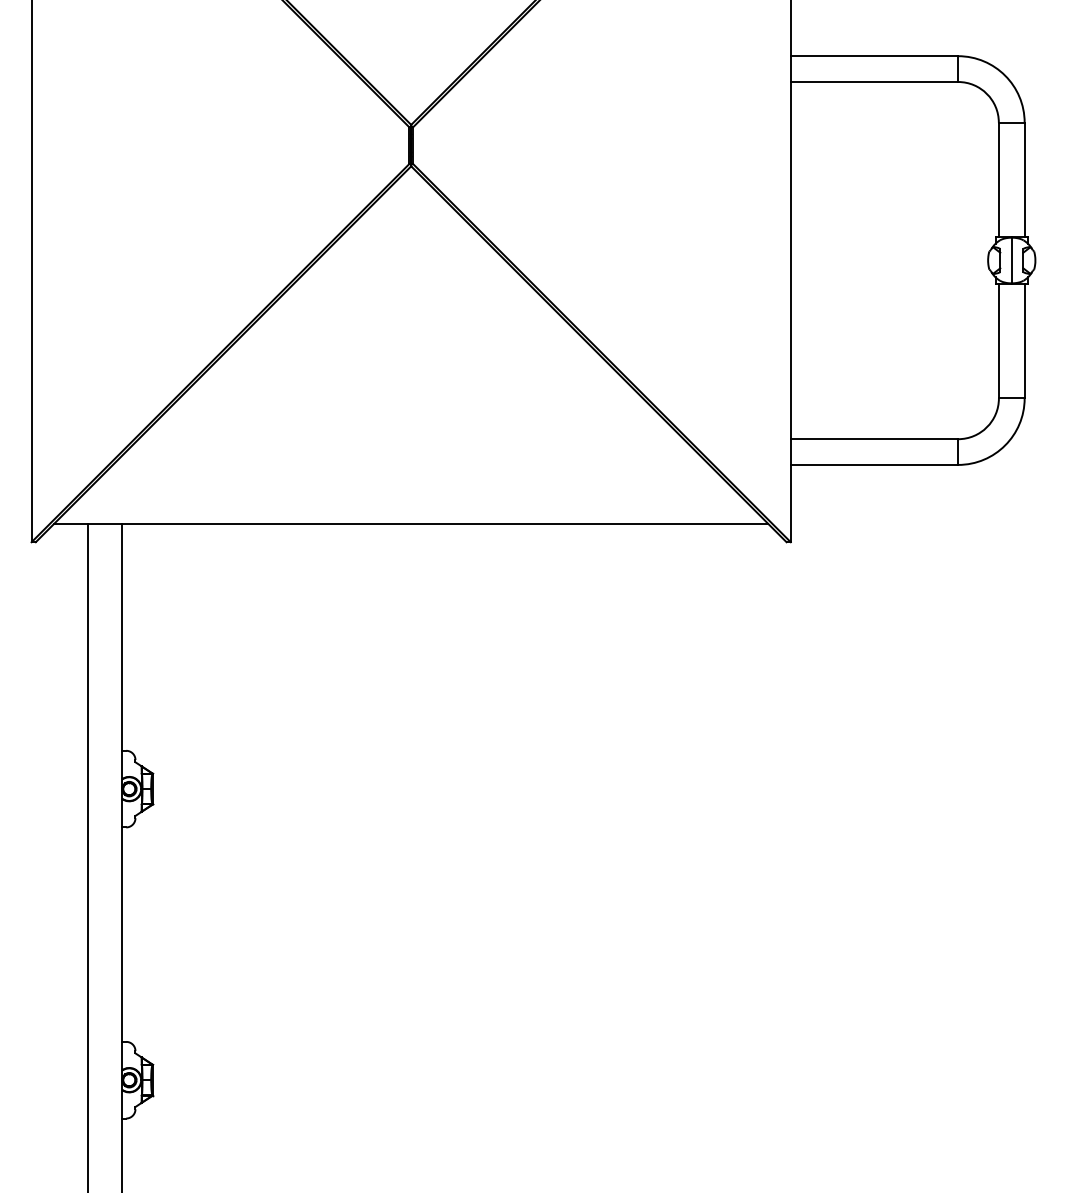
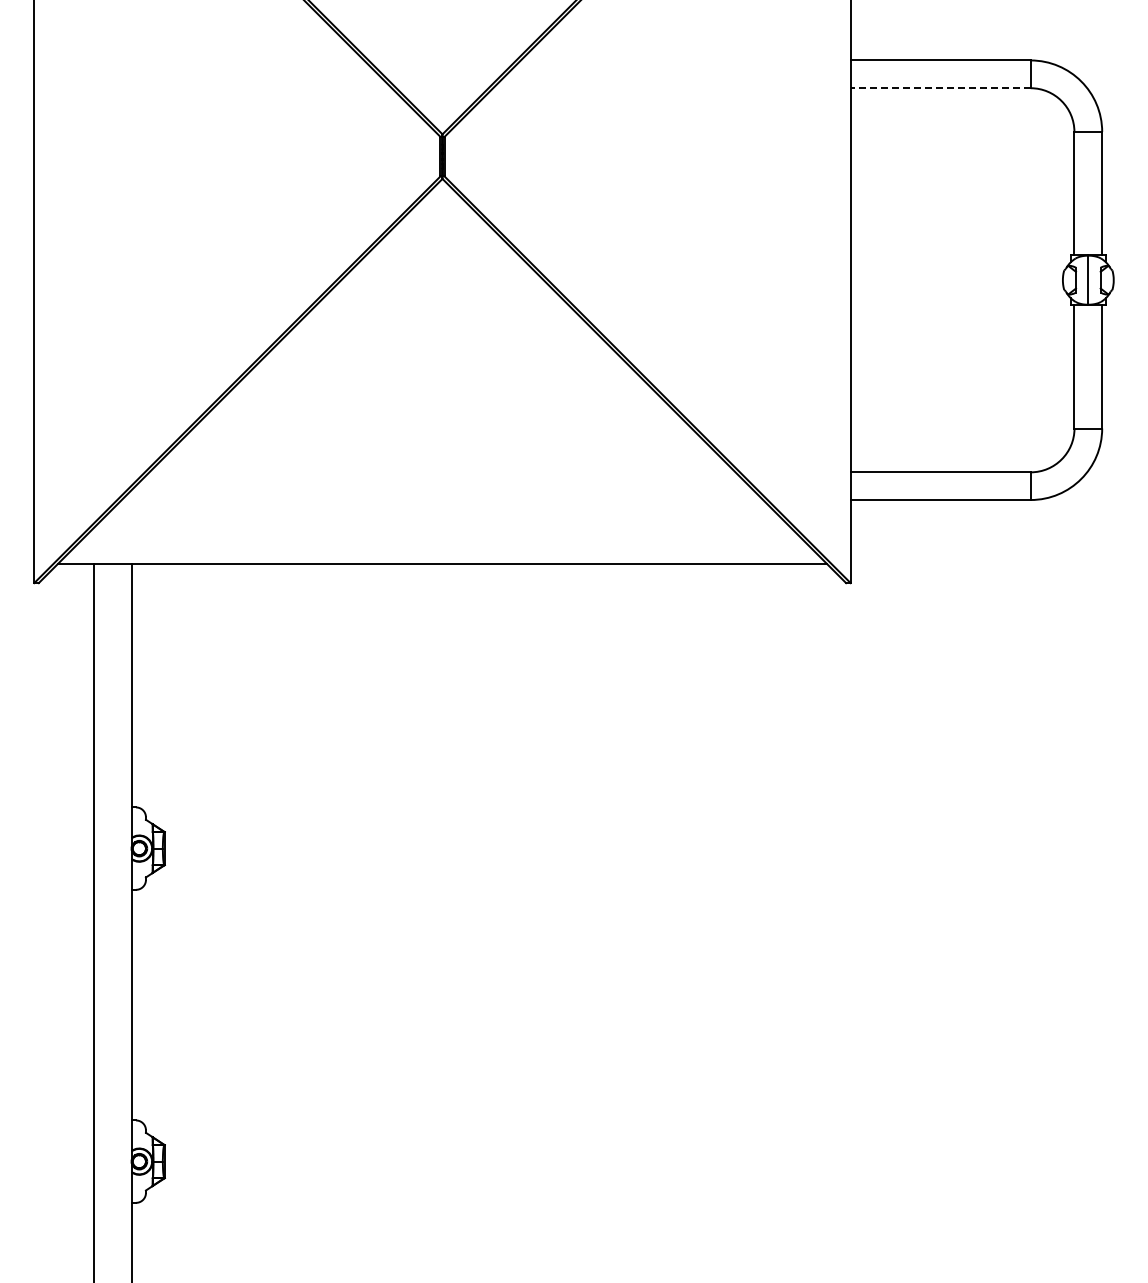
line: (874, 82) -> (940, 88), solid -> dashed

